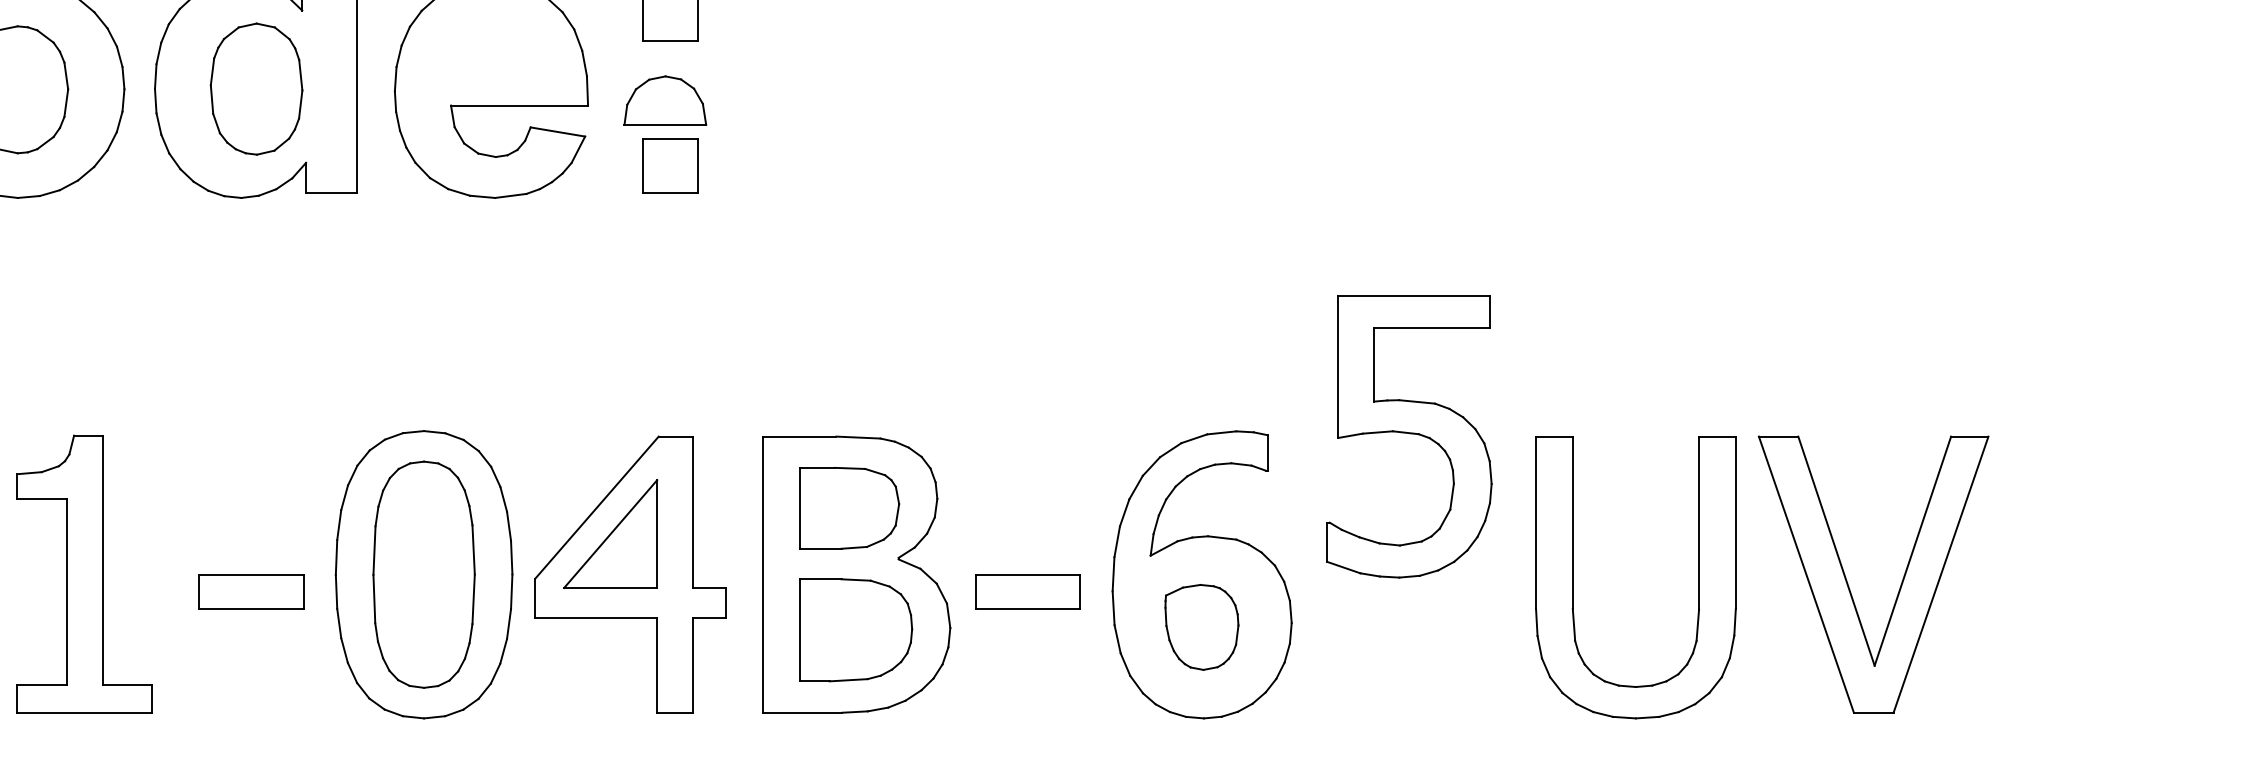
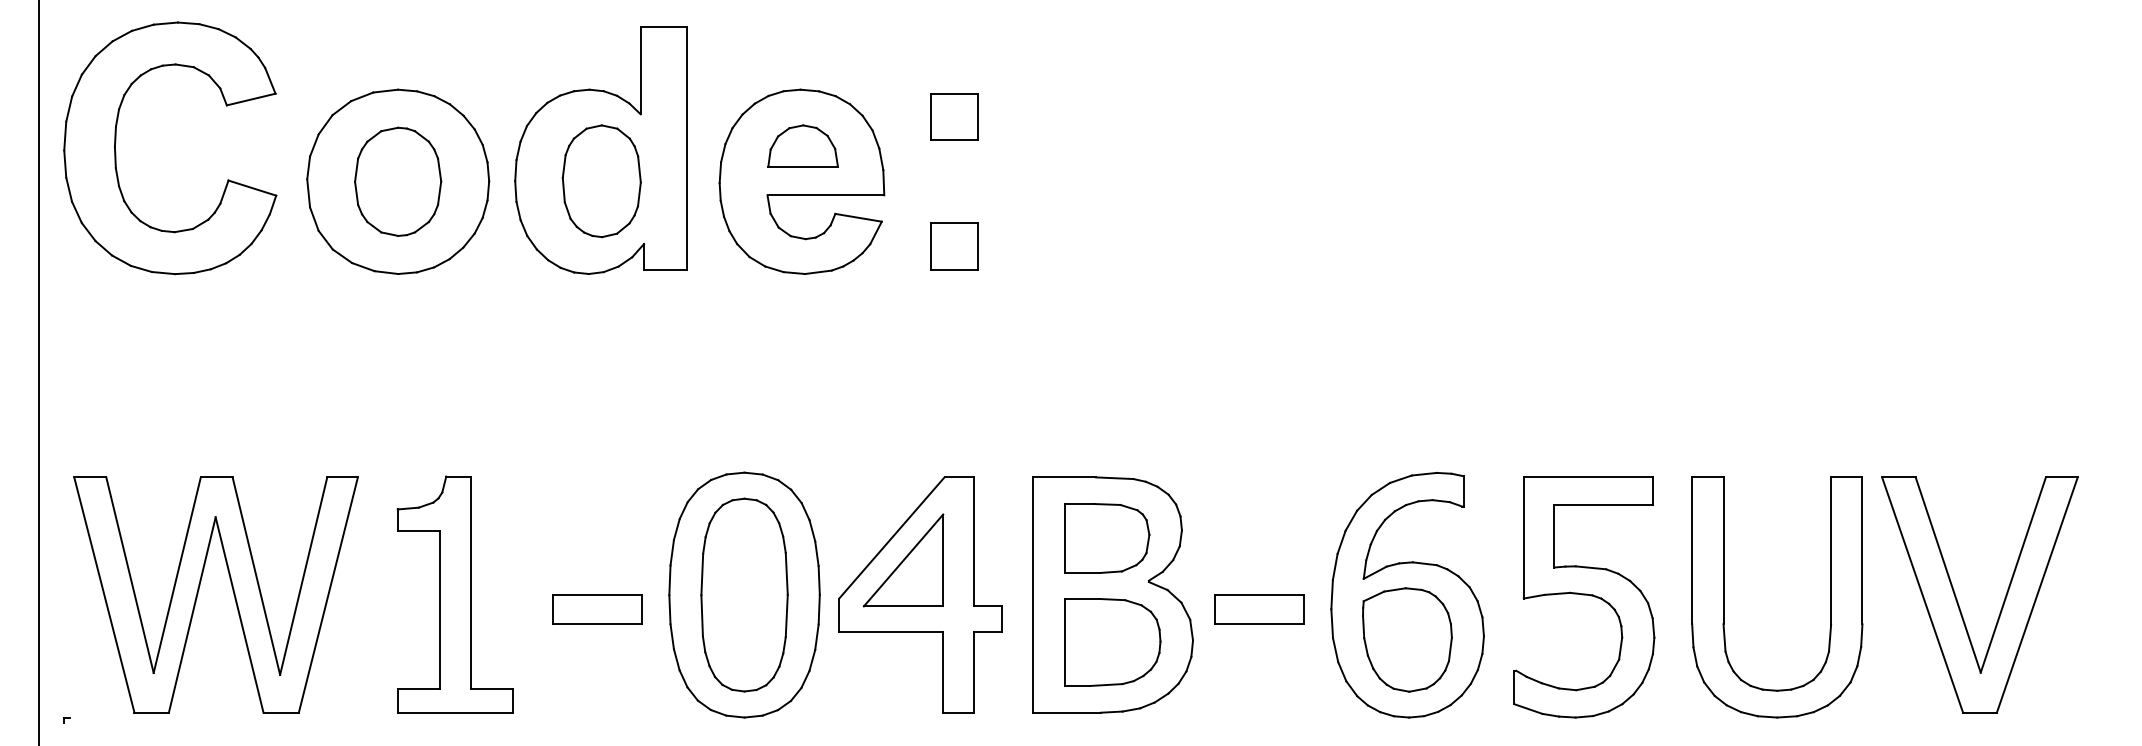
part: (664, 99) -> (802, 145), moved
part: (1409, 436) -> (1584, 597), moved
part: (1201, 626) -> (1407, 639), size x1.43

